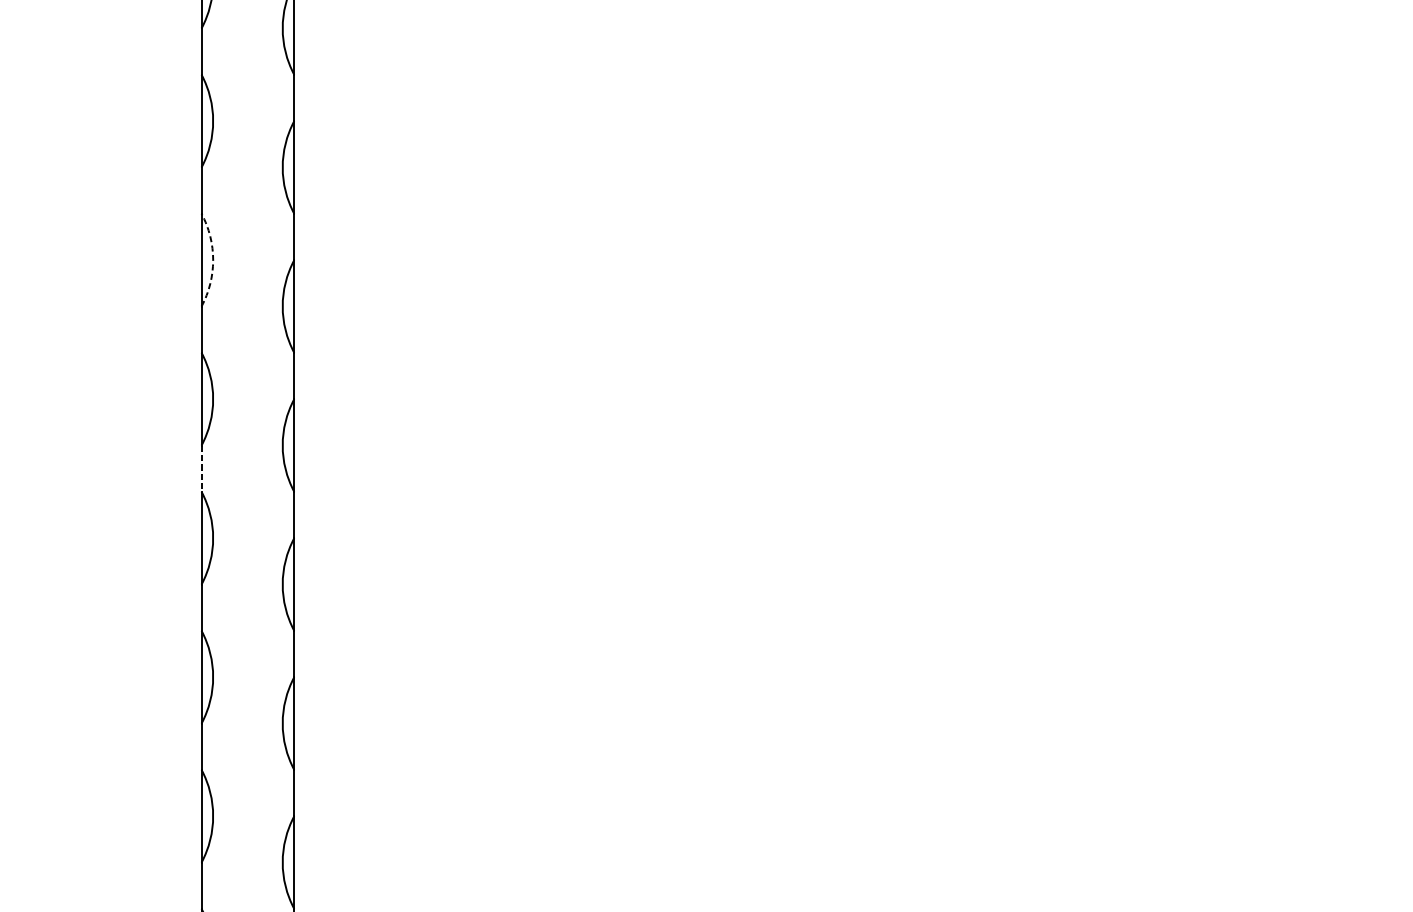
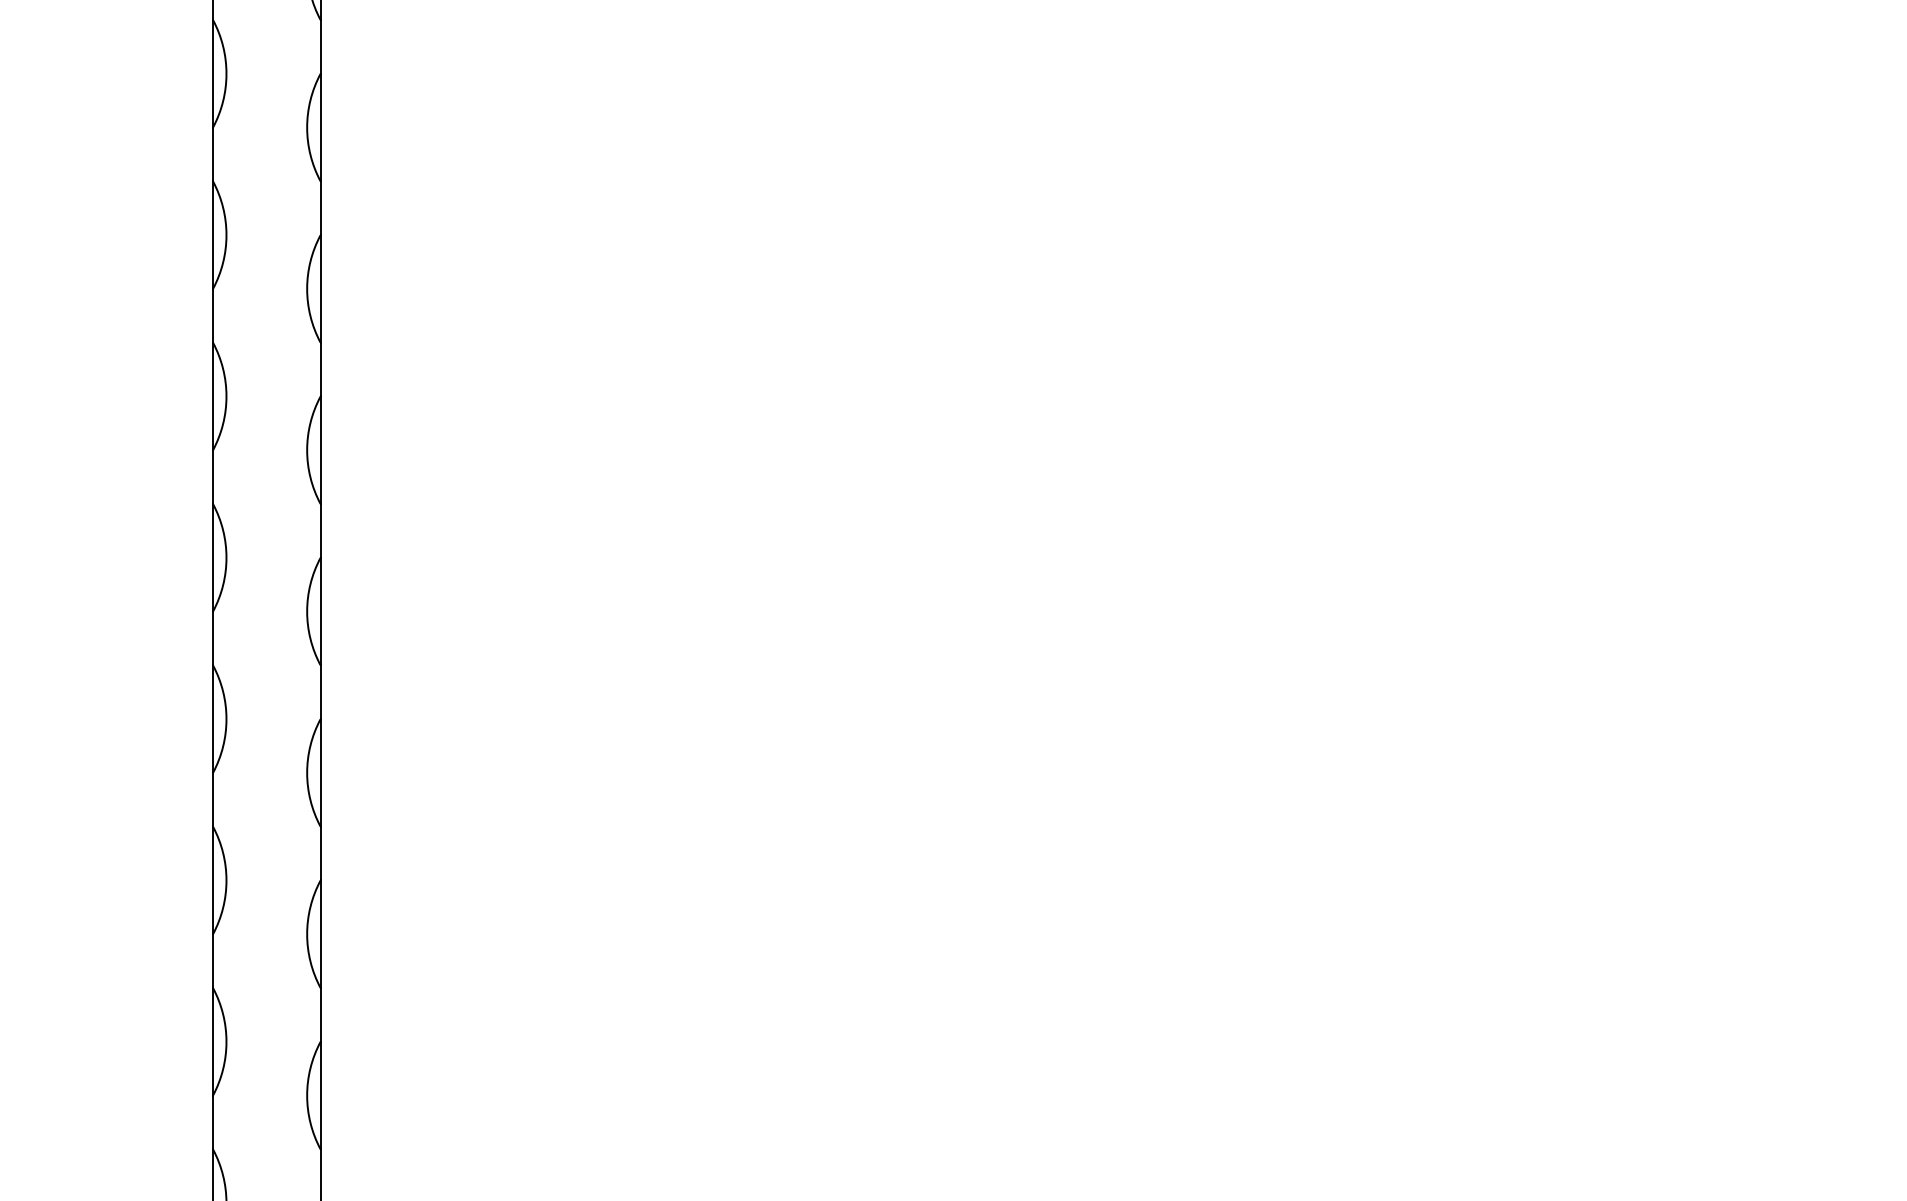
arc: (213, 260) -> (226, 235), dashed -> solid
line: (201, 468) -> (213, 477), dashed -> solid

